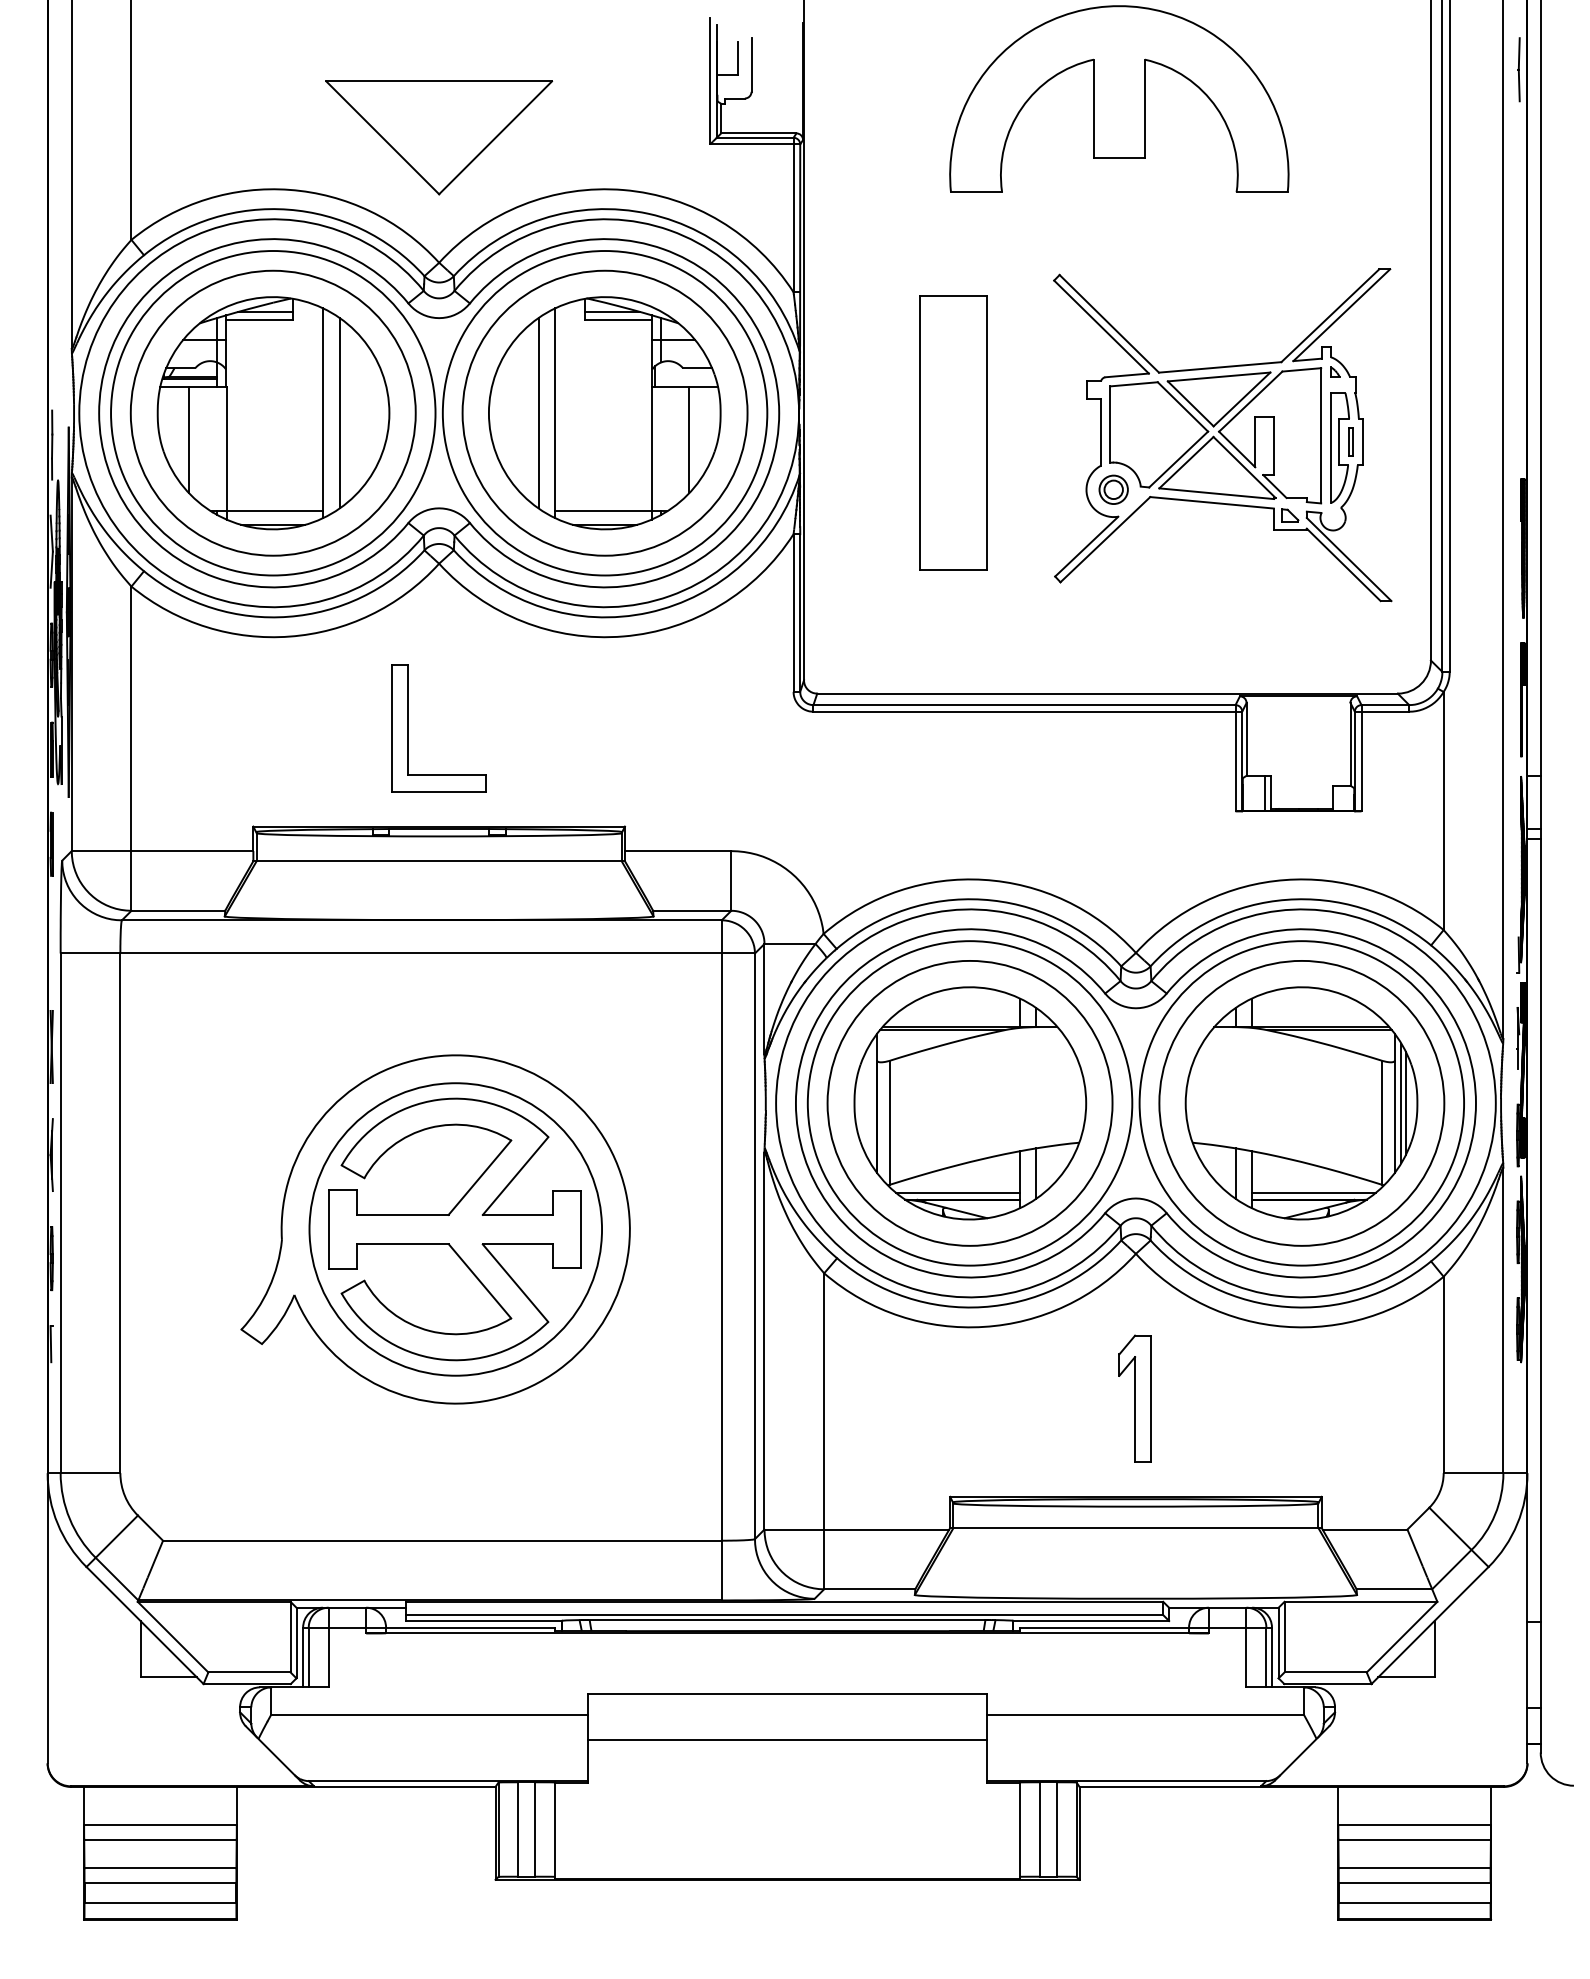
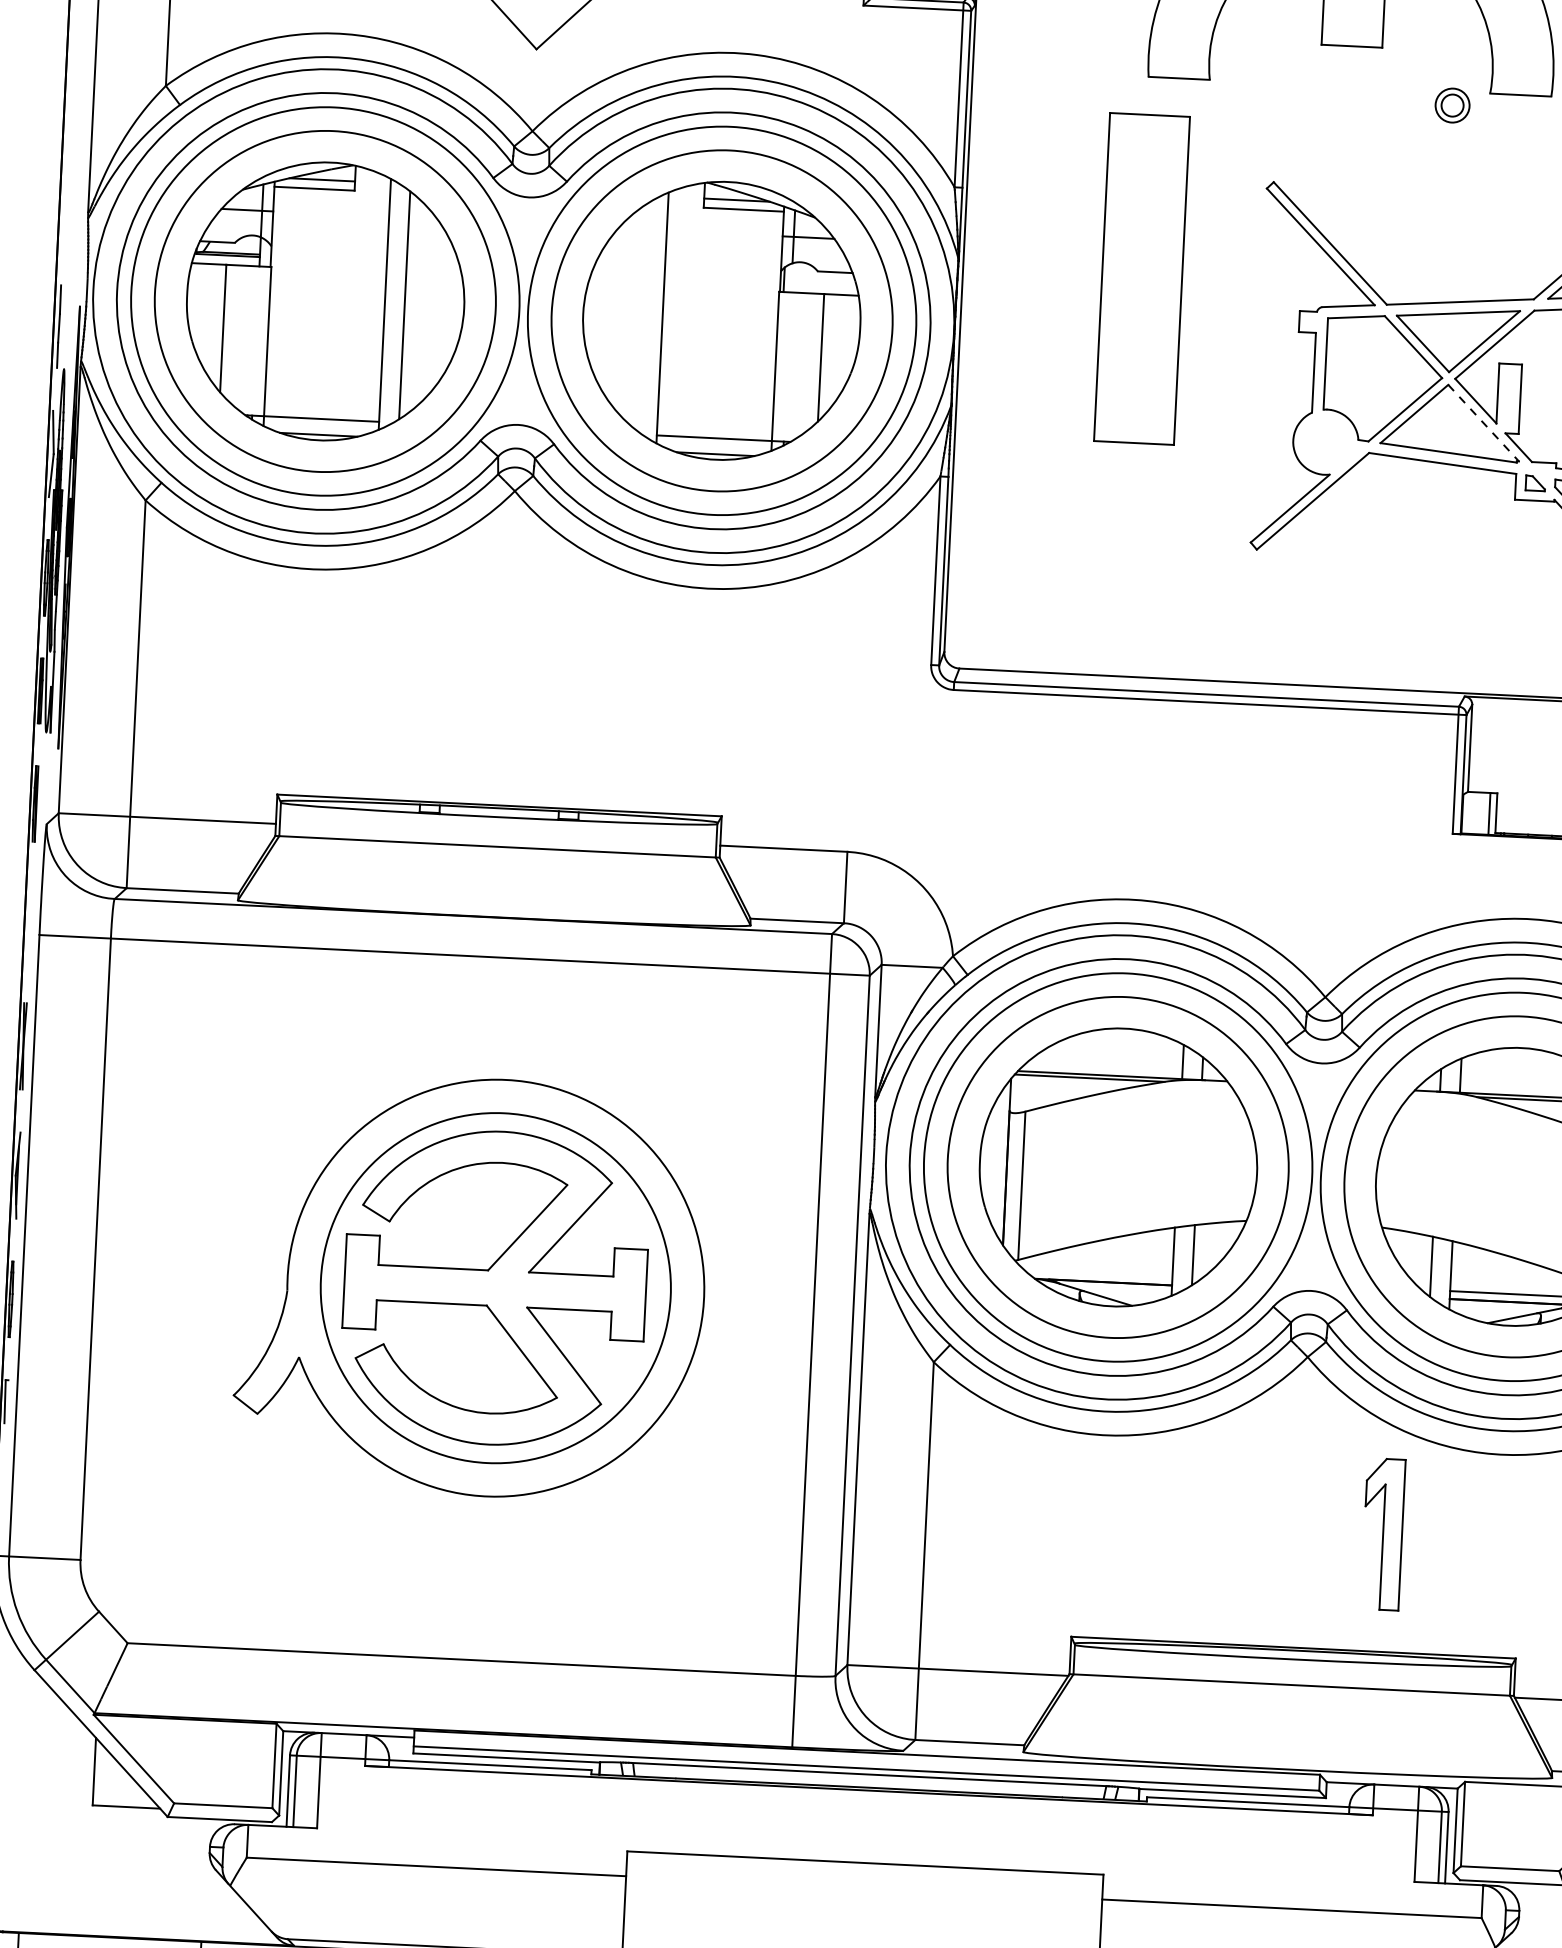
line: (538, 413) -> (642, 317), removed
part: (953, 432) -> (1141, 278), moved
line: (1244, 467) -> (1483, 423), solid -> dashed
part: (1113, 489) -> (1452, 105), moved
part: (408, 728) -> (468, 686), removed
line: (957, 1192) -> (1097, 1273), removed
part: (1134, 1398) -> (1382, 1534), moved
line: (787, 1740) -> (862, 1918), removed

